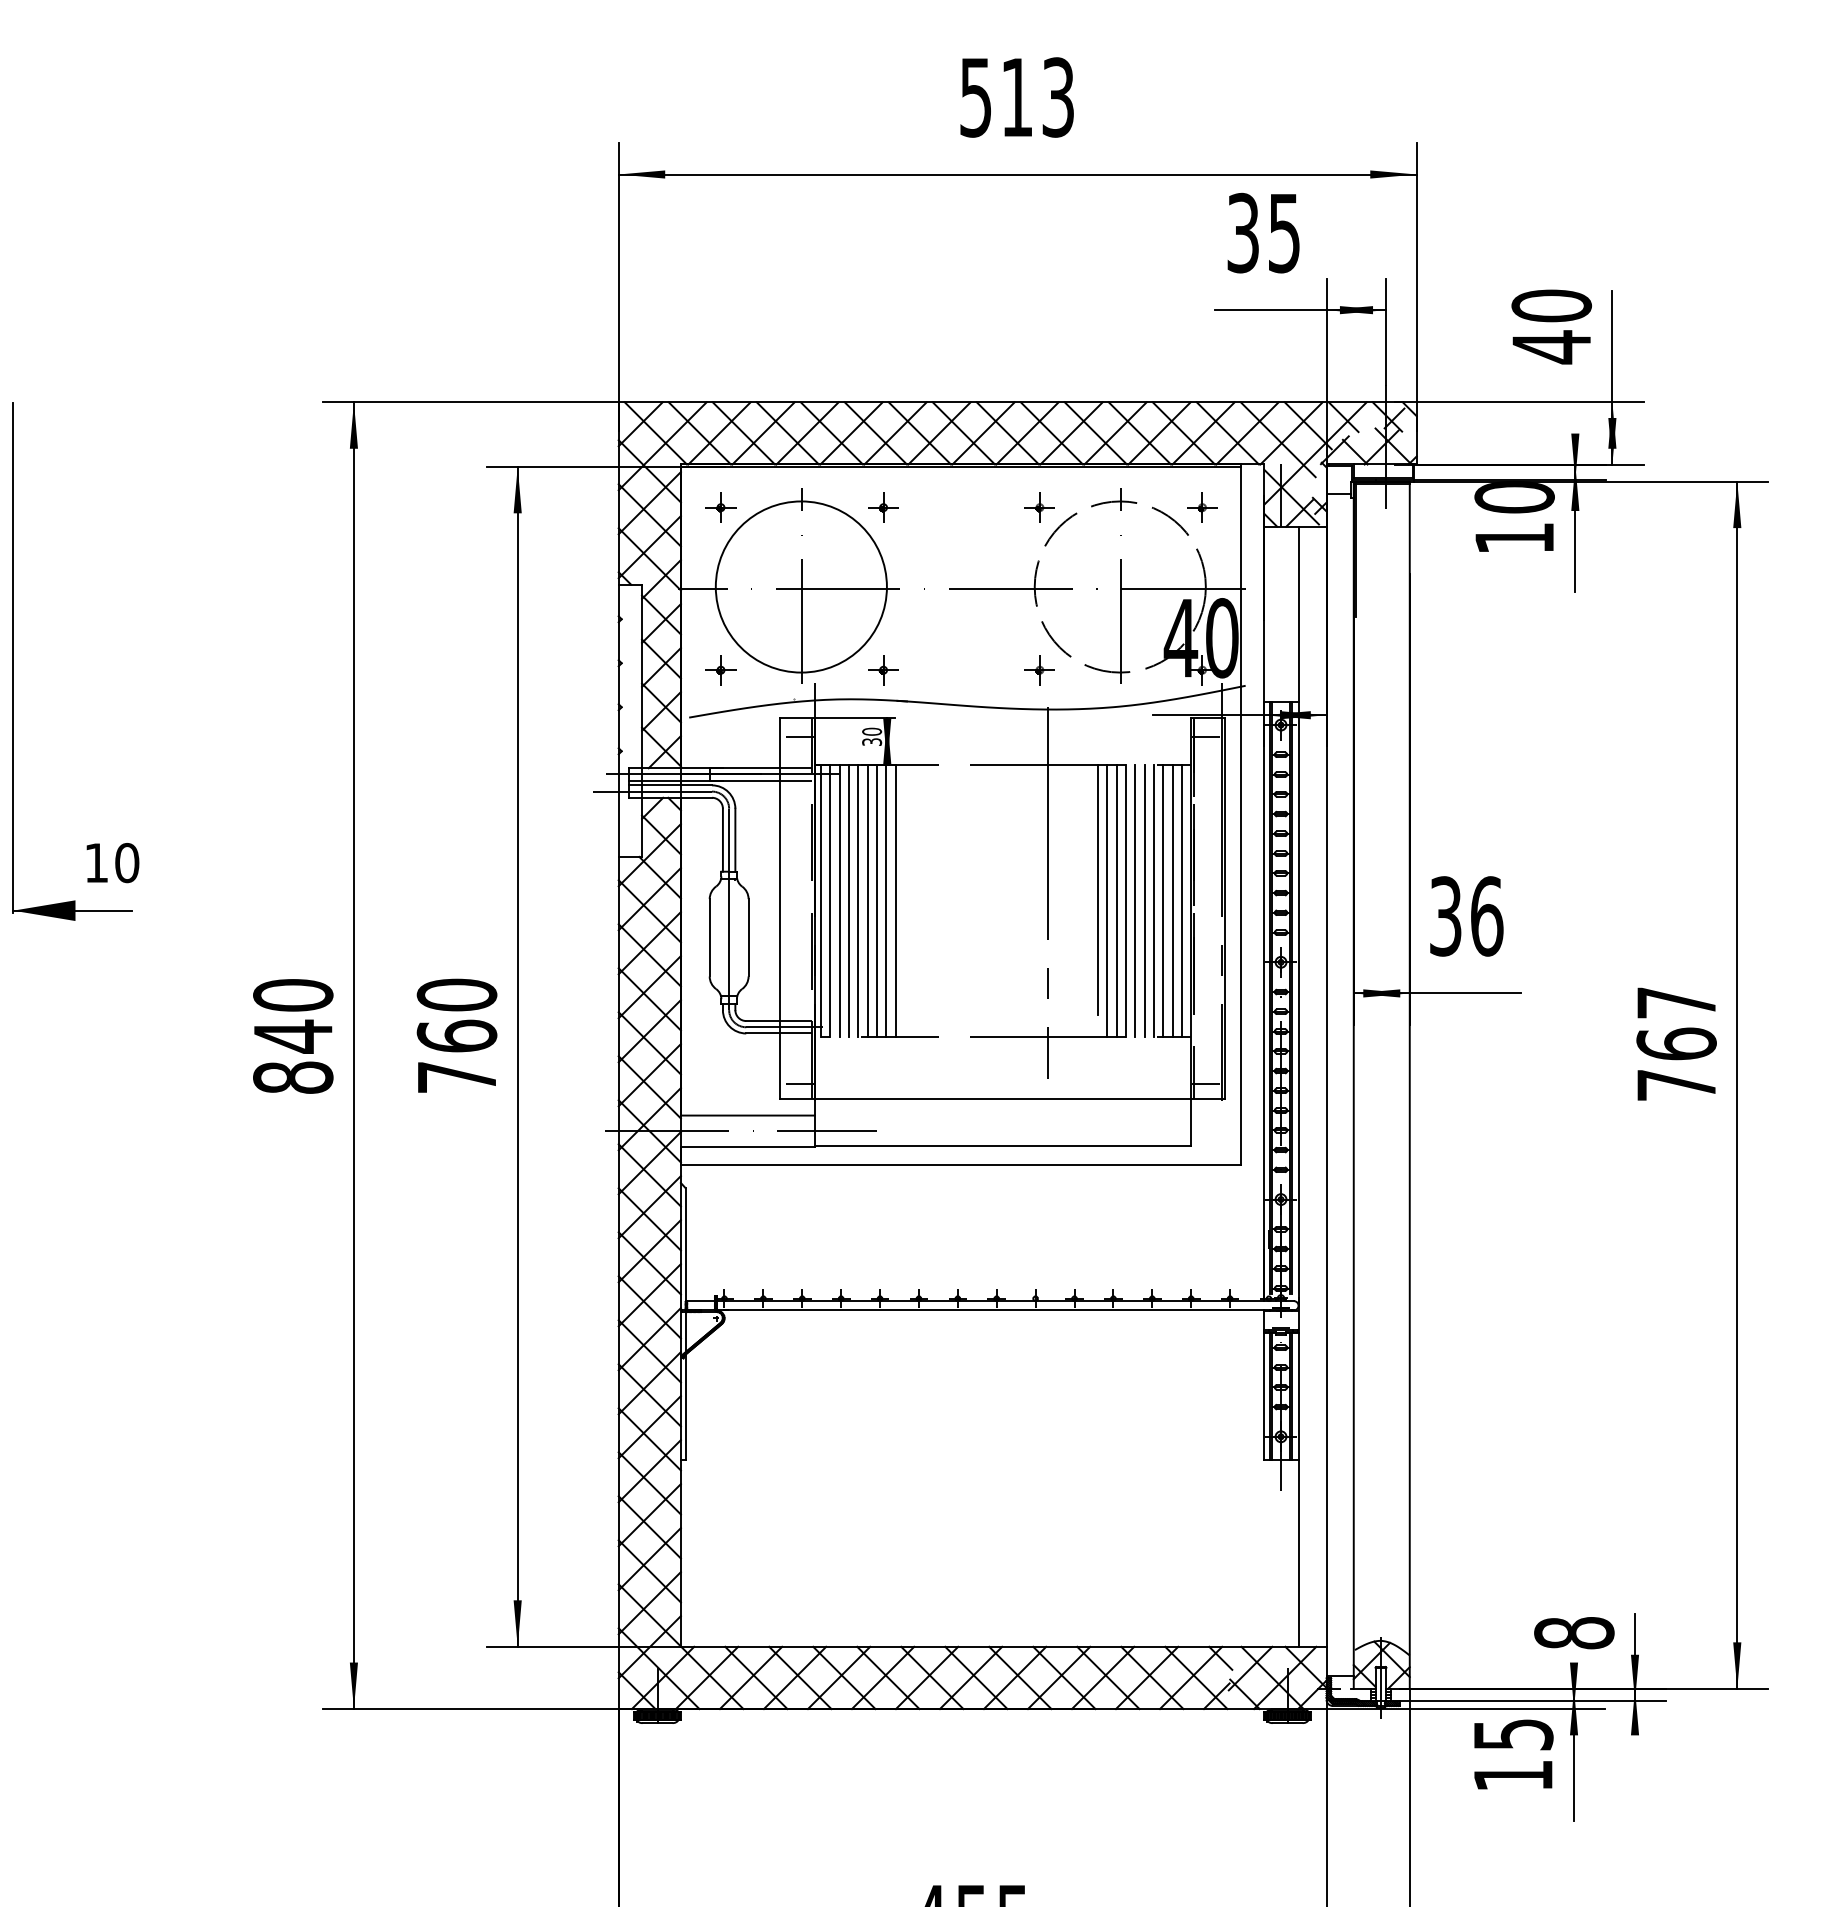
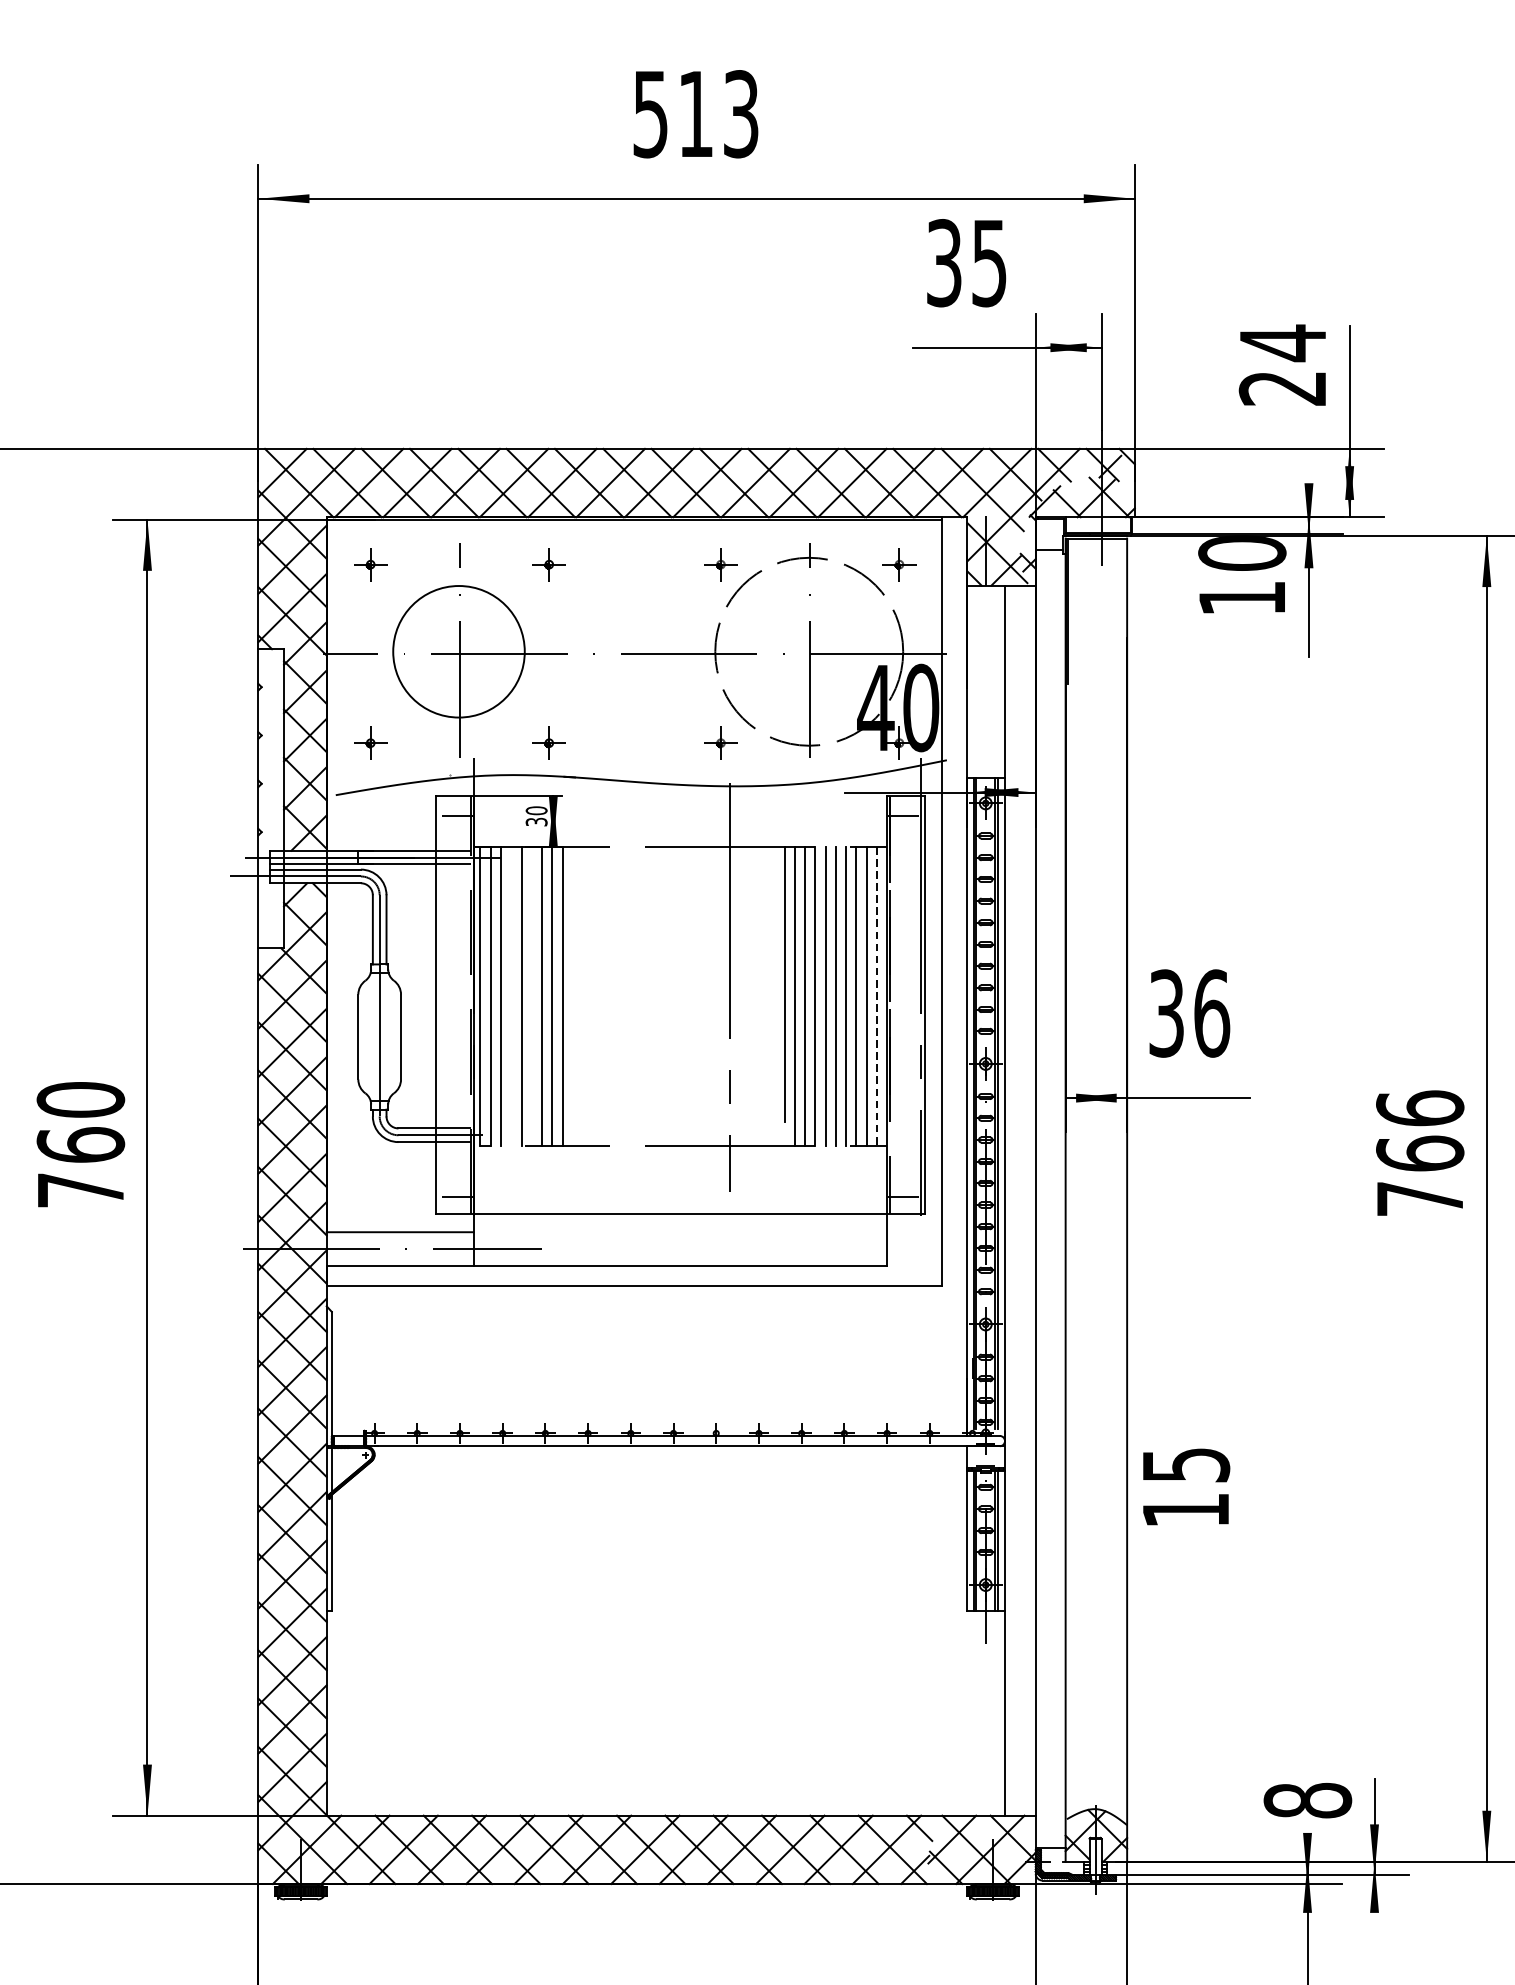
text: (1551, 326) -> (1282, 365), 40 -> 24
circle: (800, 586) -> (458, 651), size x0.7
line: (848, 900) -> (510, 996), removed
line: (867, 900) -> (531, 996), removed
line: (1181, 901) -> (876, 997), solid -> dashed
text: (1676, 1002) -> (1420, 1108), ^O767 -> ^O766
text: (1513, 1754) -> (1186, 1486), moved

